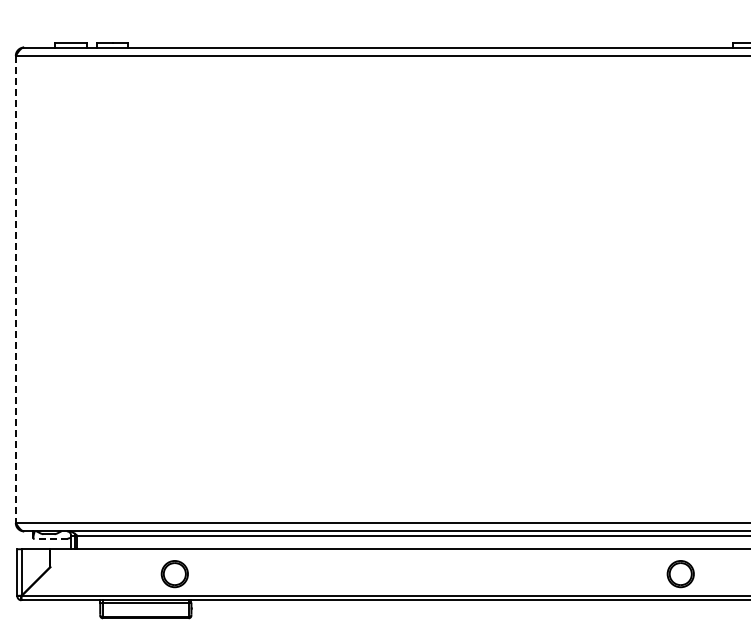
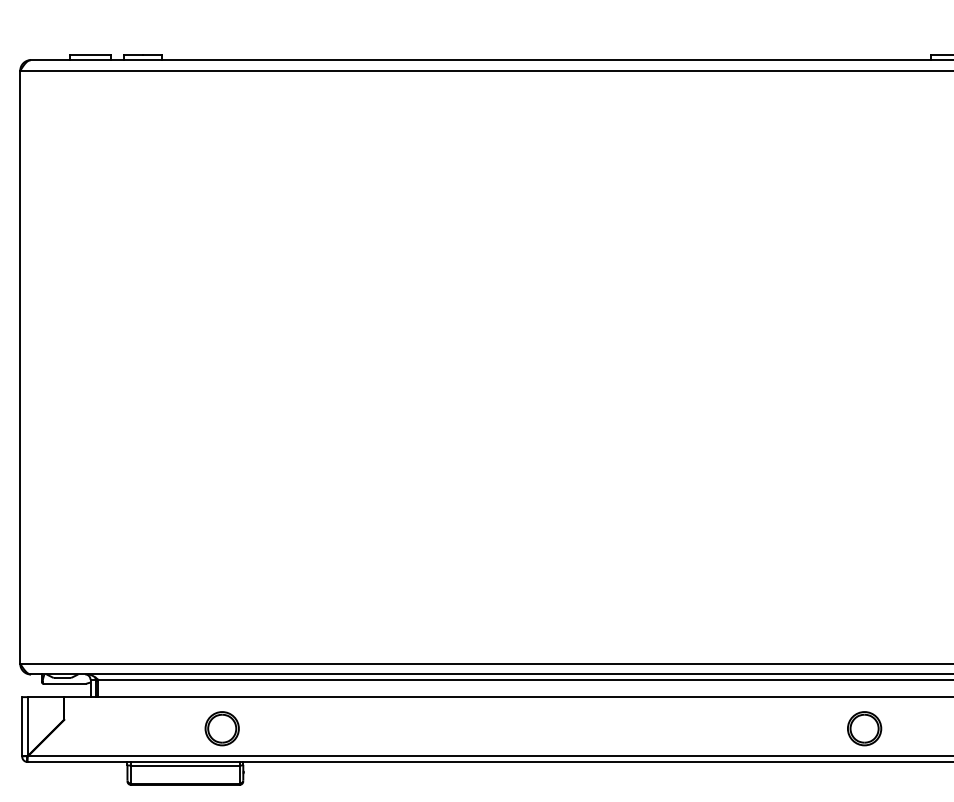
line: (15, 289) -> (19, 367), dashed -> solid
line: (51, 538) -> (65, 683), dashed -> solid

